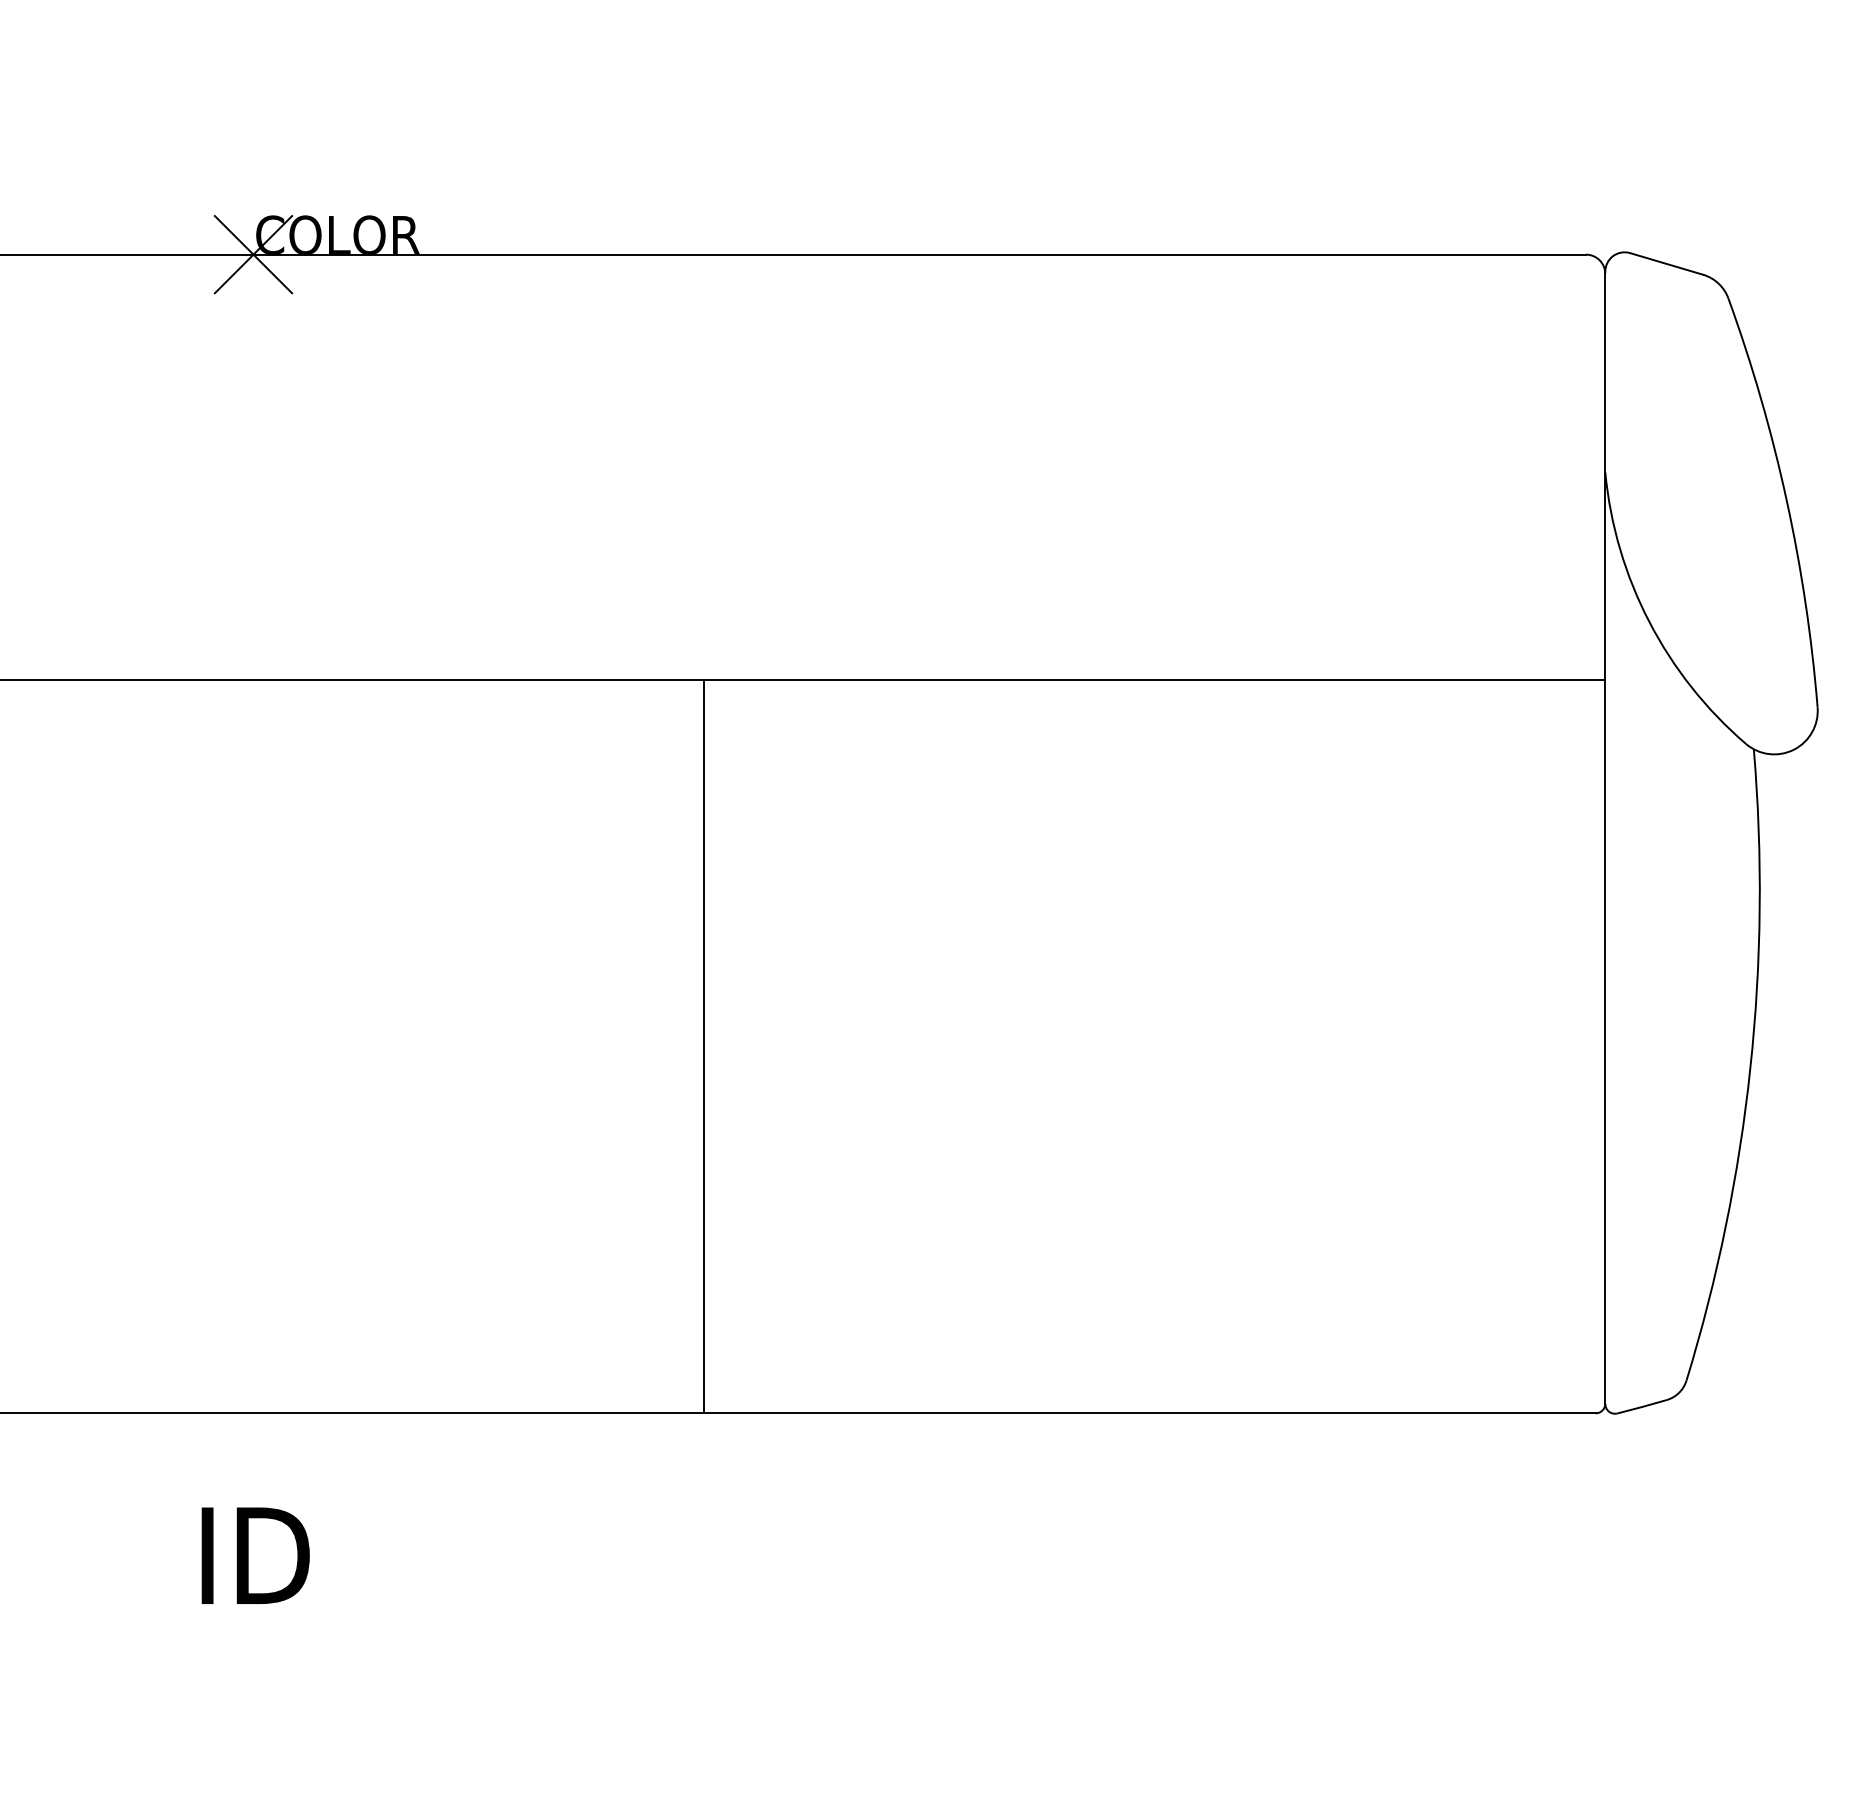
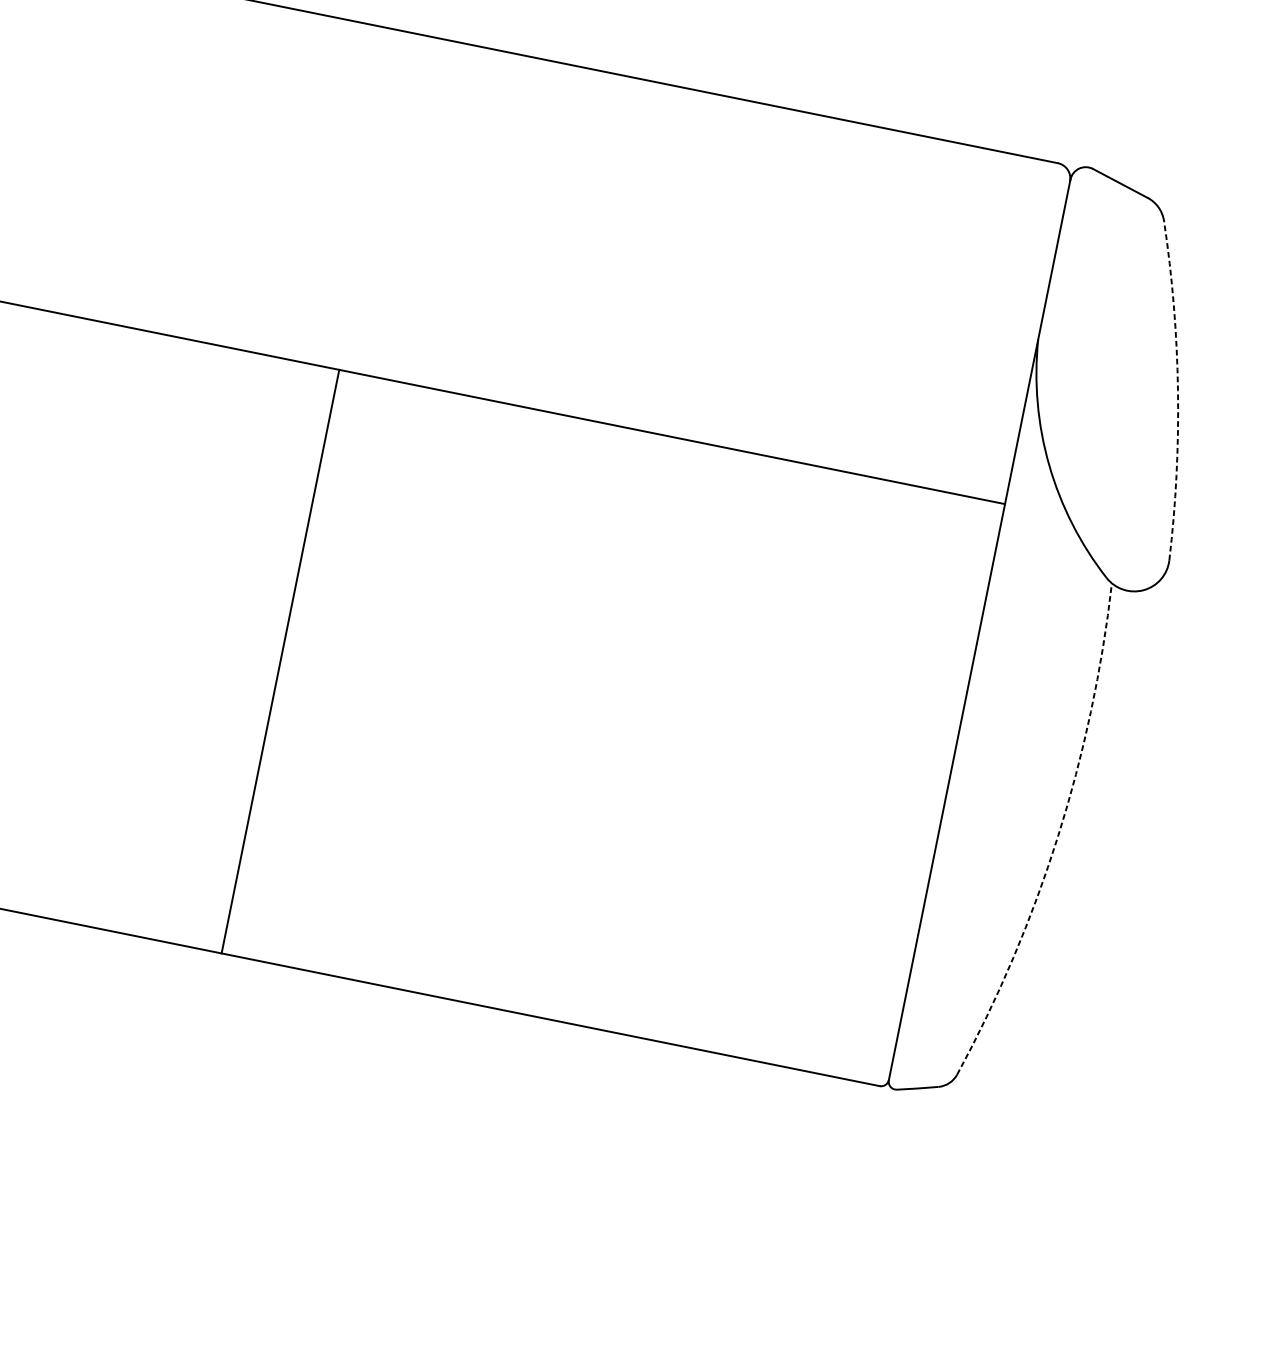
arc: (1786, 500) -> (1177, 390), solid -> dashed
line: (704, 1046) -> (280, 661), moved
arc: (1750, 1068) -> (1058, 836), solid -> dashed

